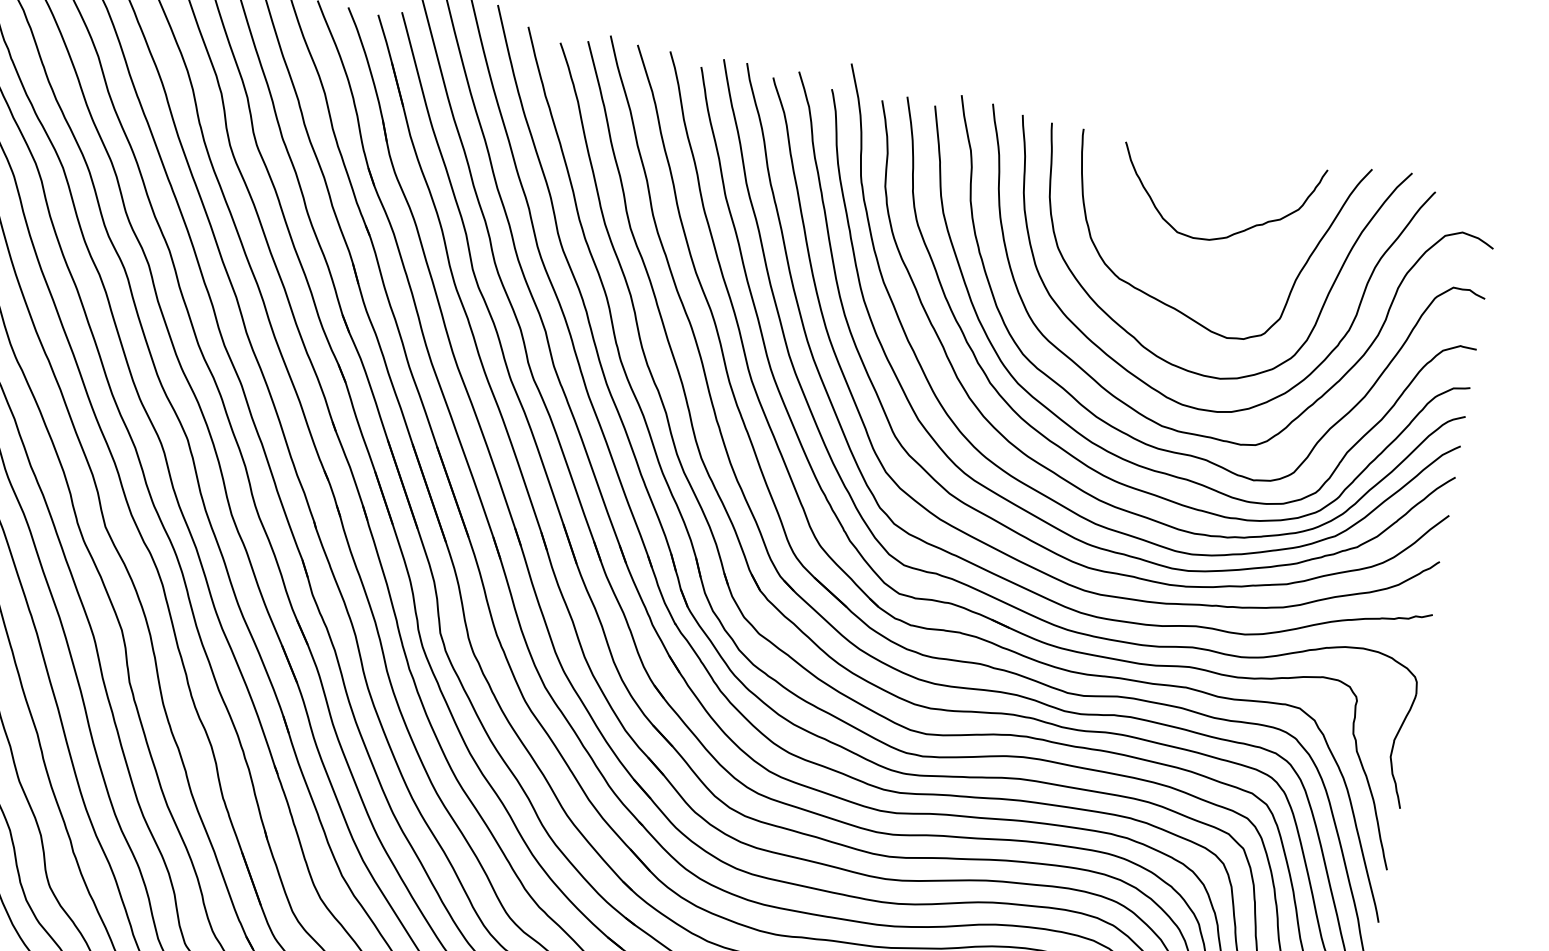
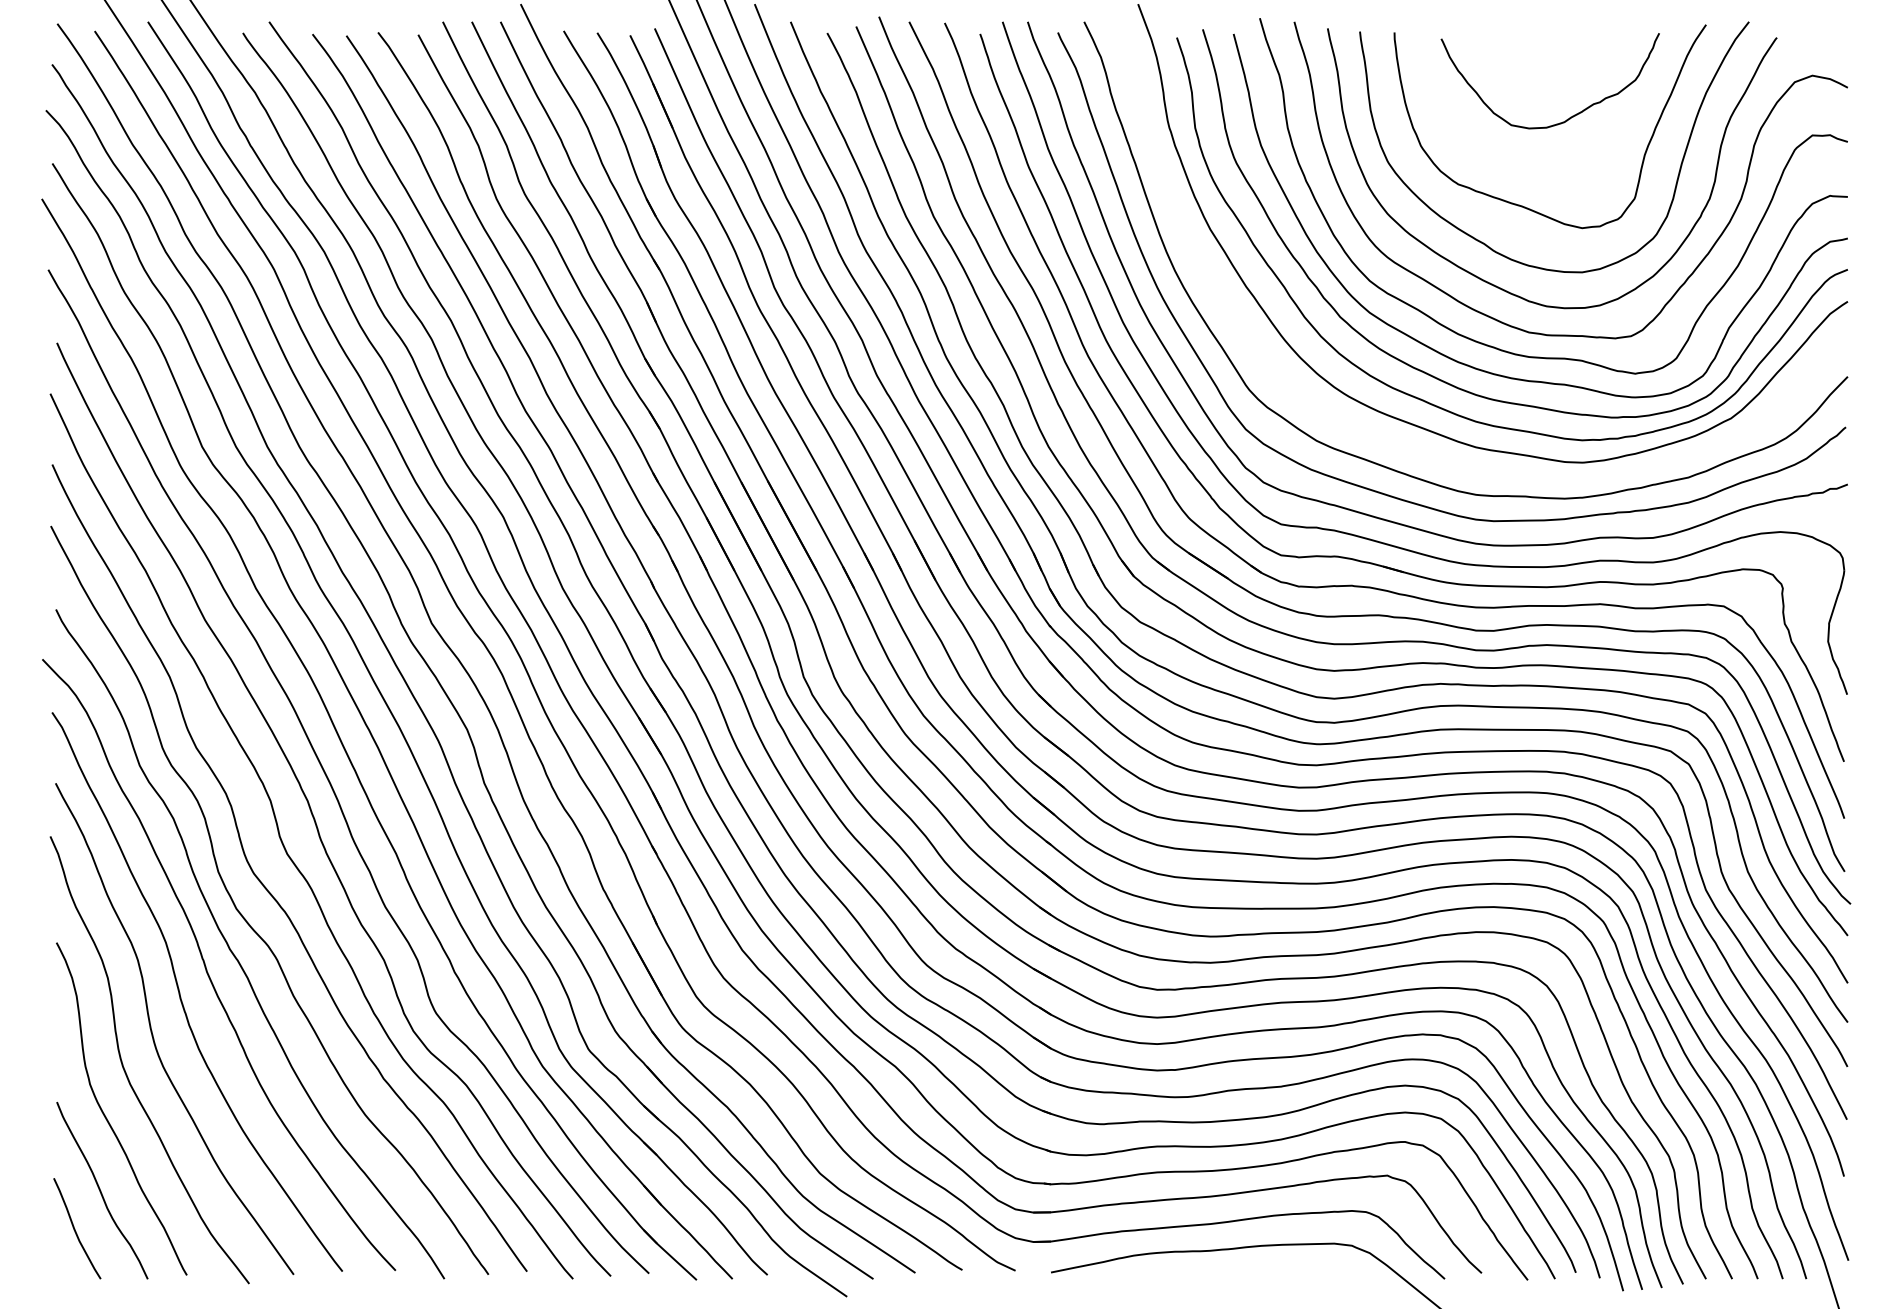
curve: (1042, 519) -> (1419, 451), removed

